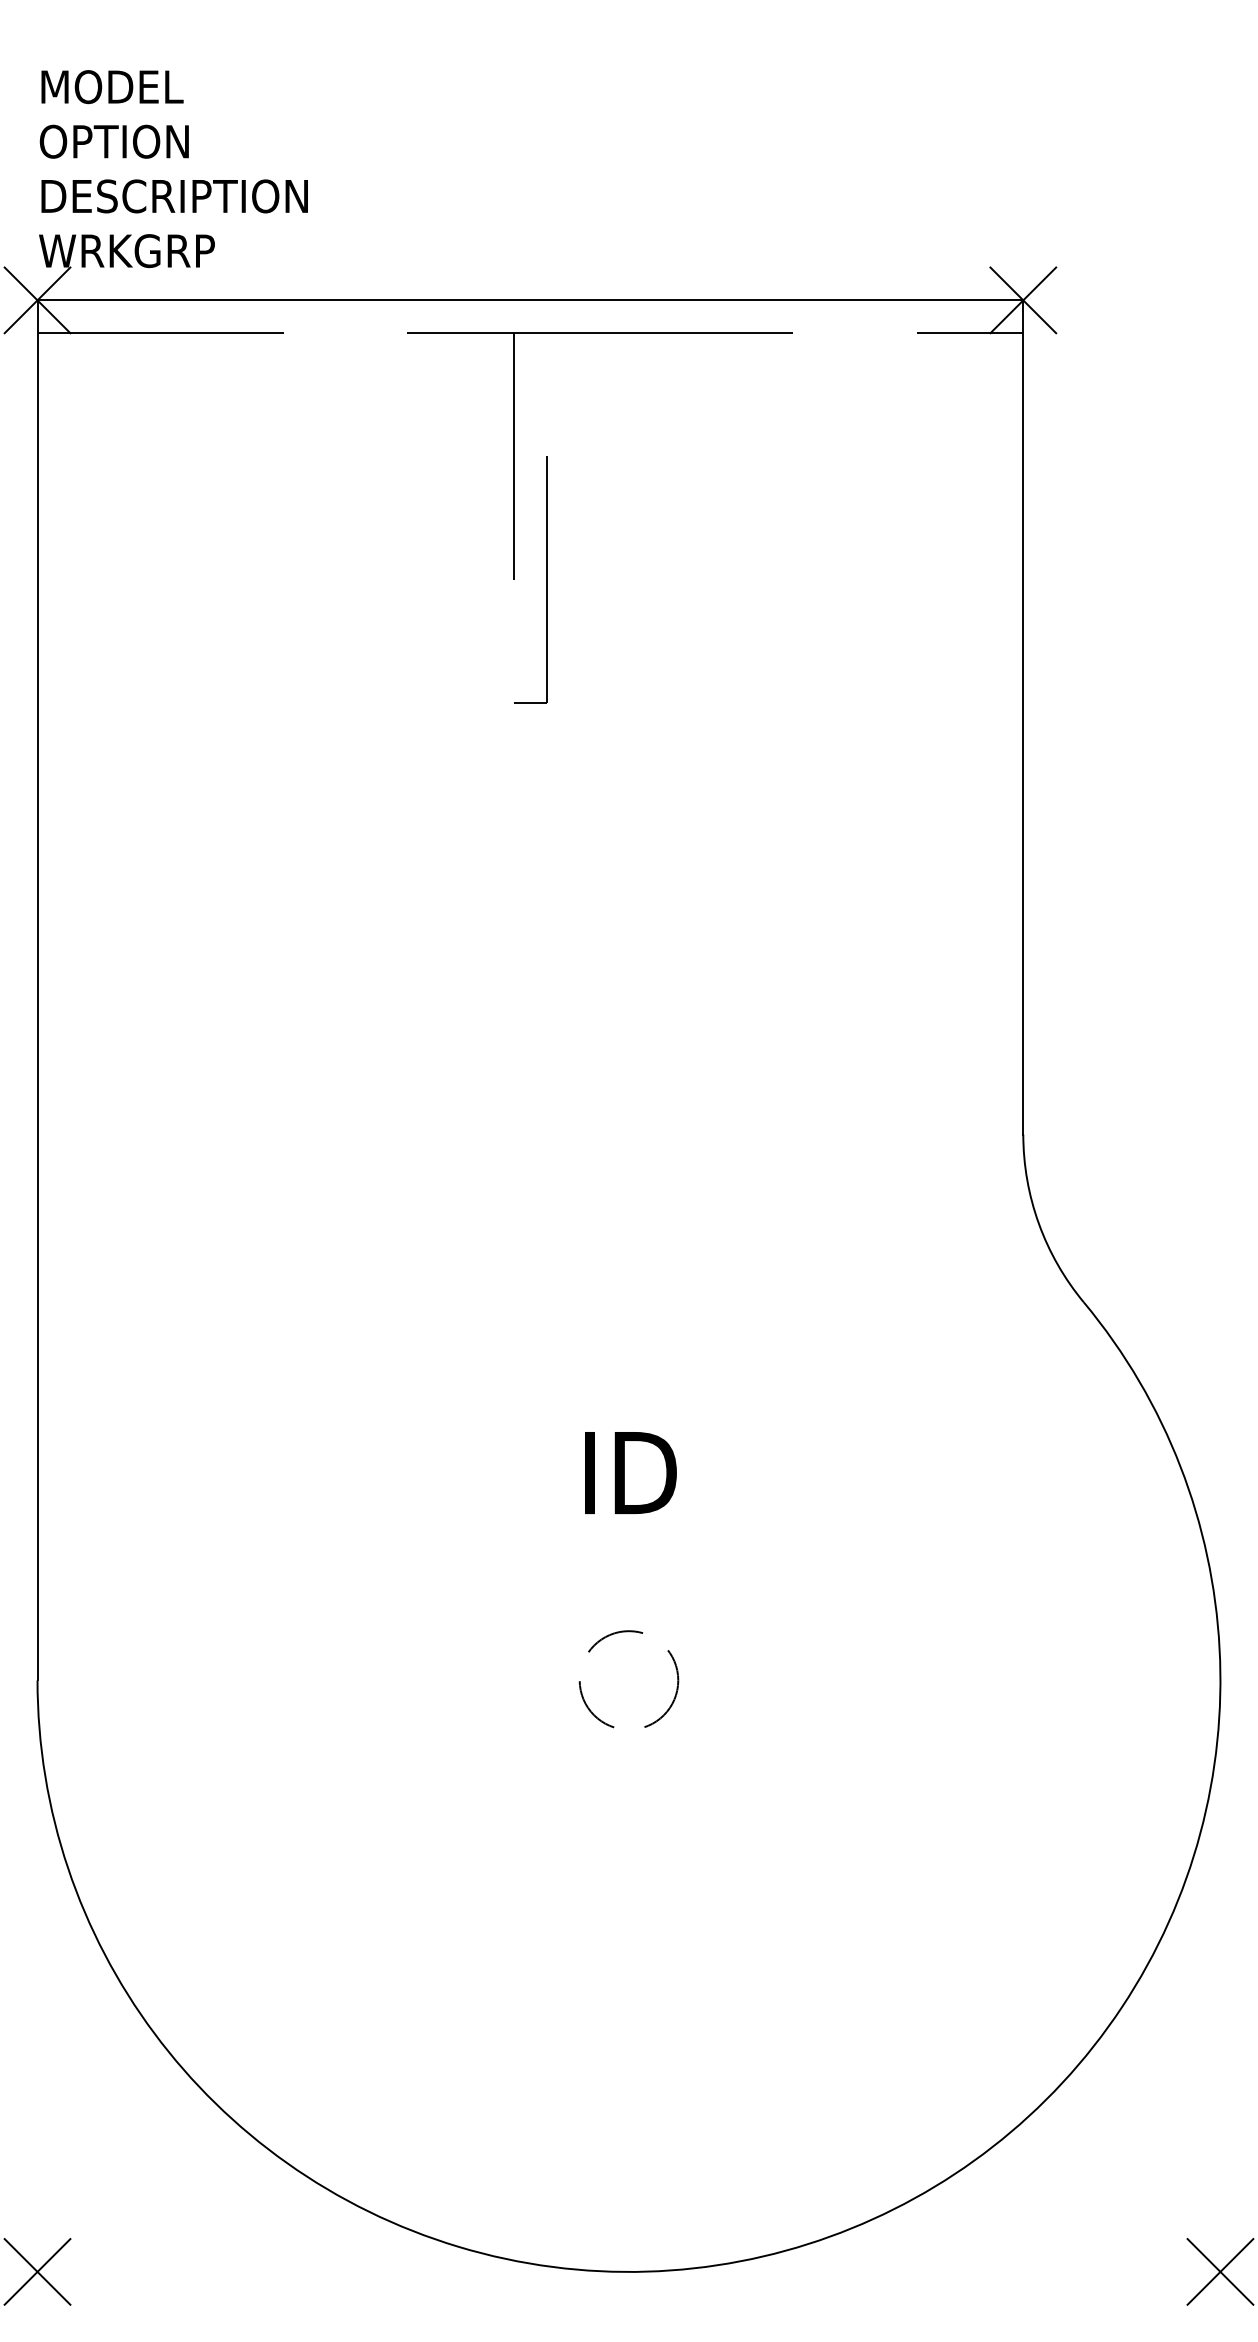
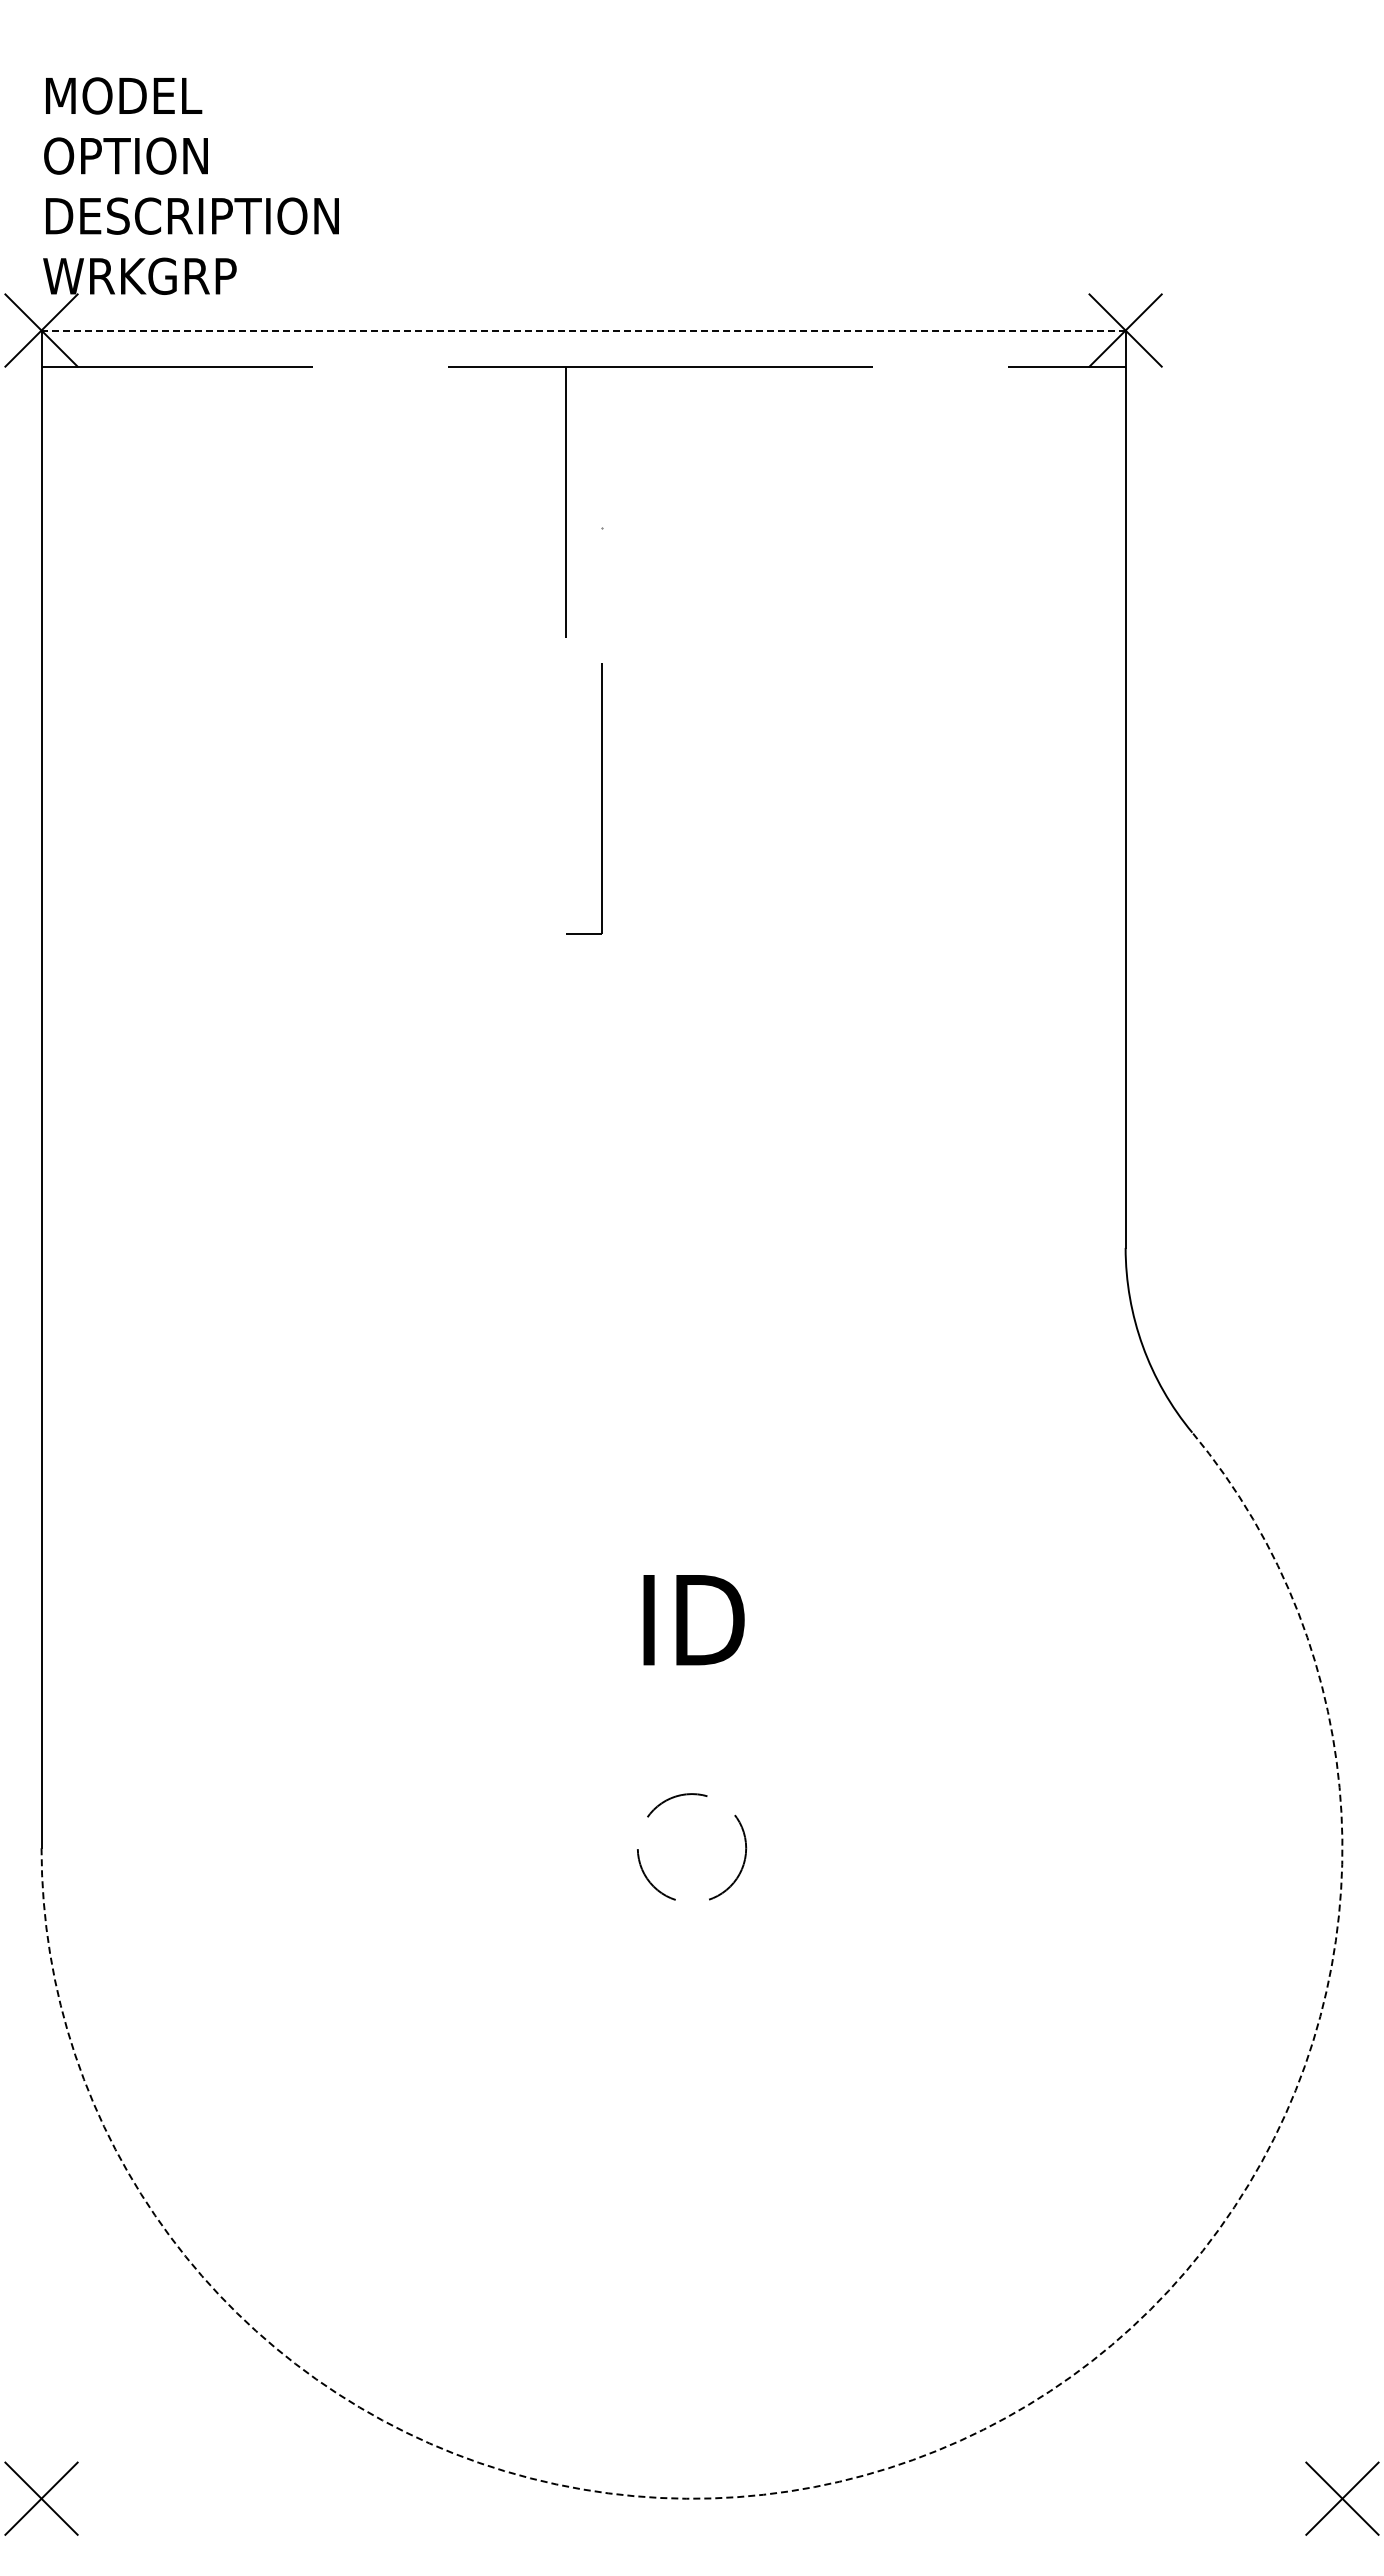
line: (530, 300) -> (583, 330), solid -> dashed
part: (546, 579) -> (601, 798), moved
arc: (829, 2237) -> (912, 2460), solid -> dashed

